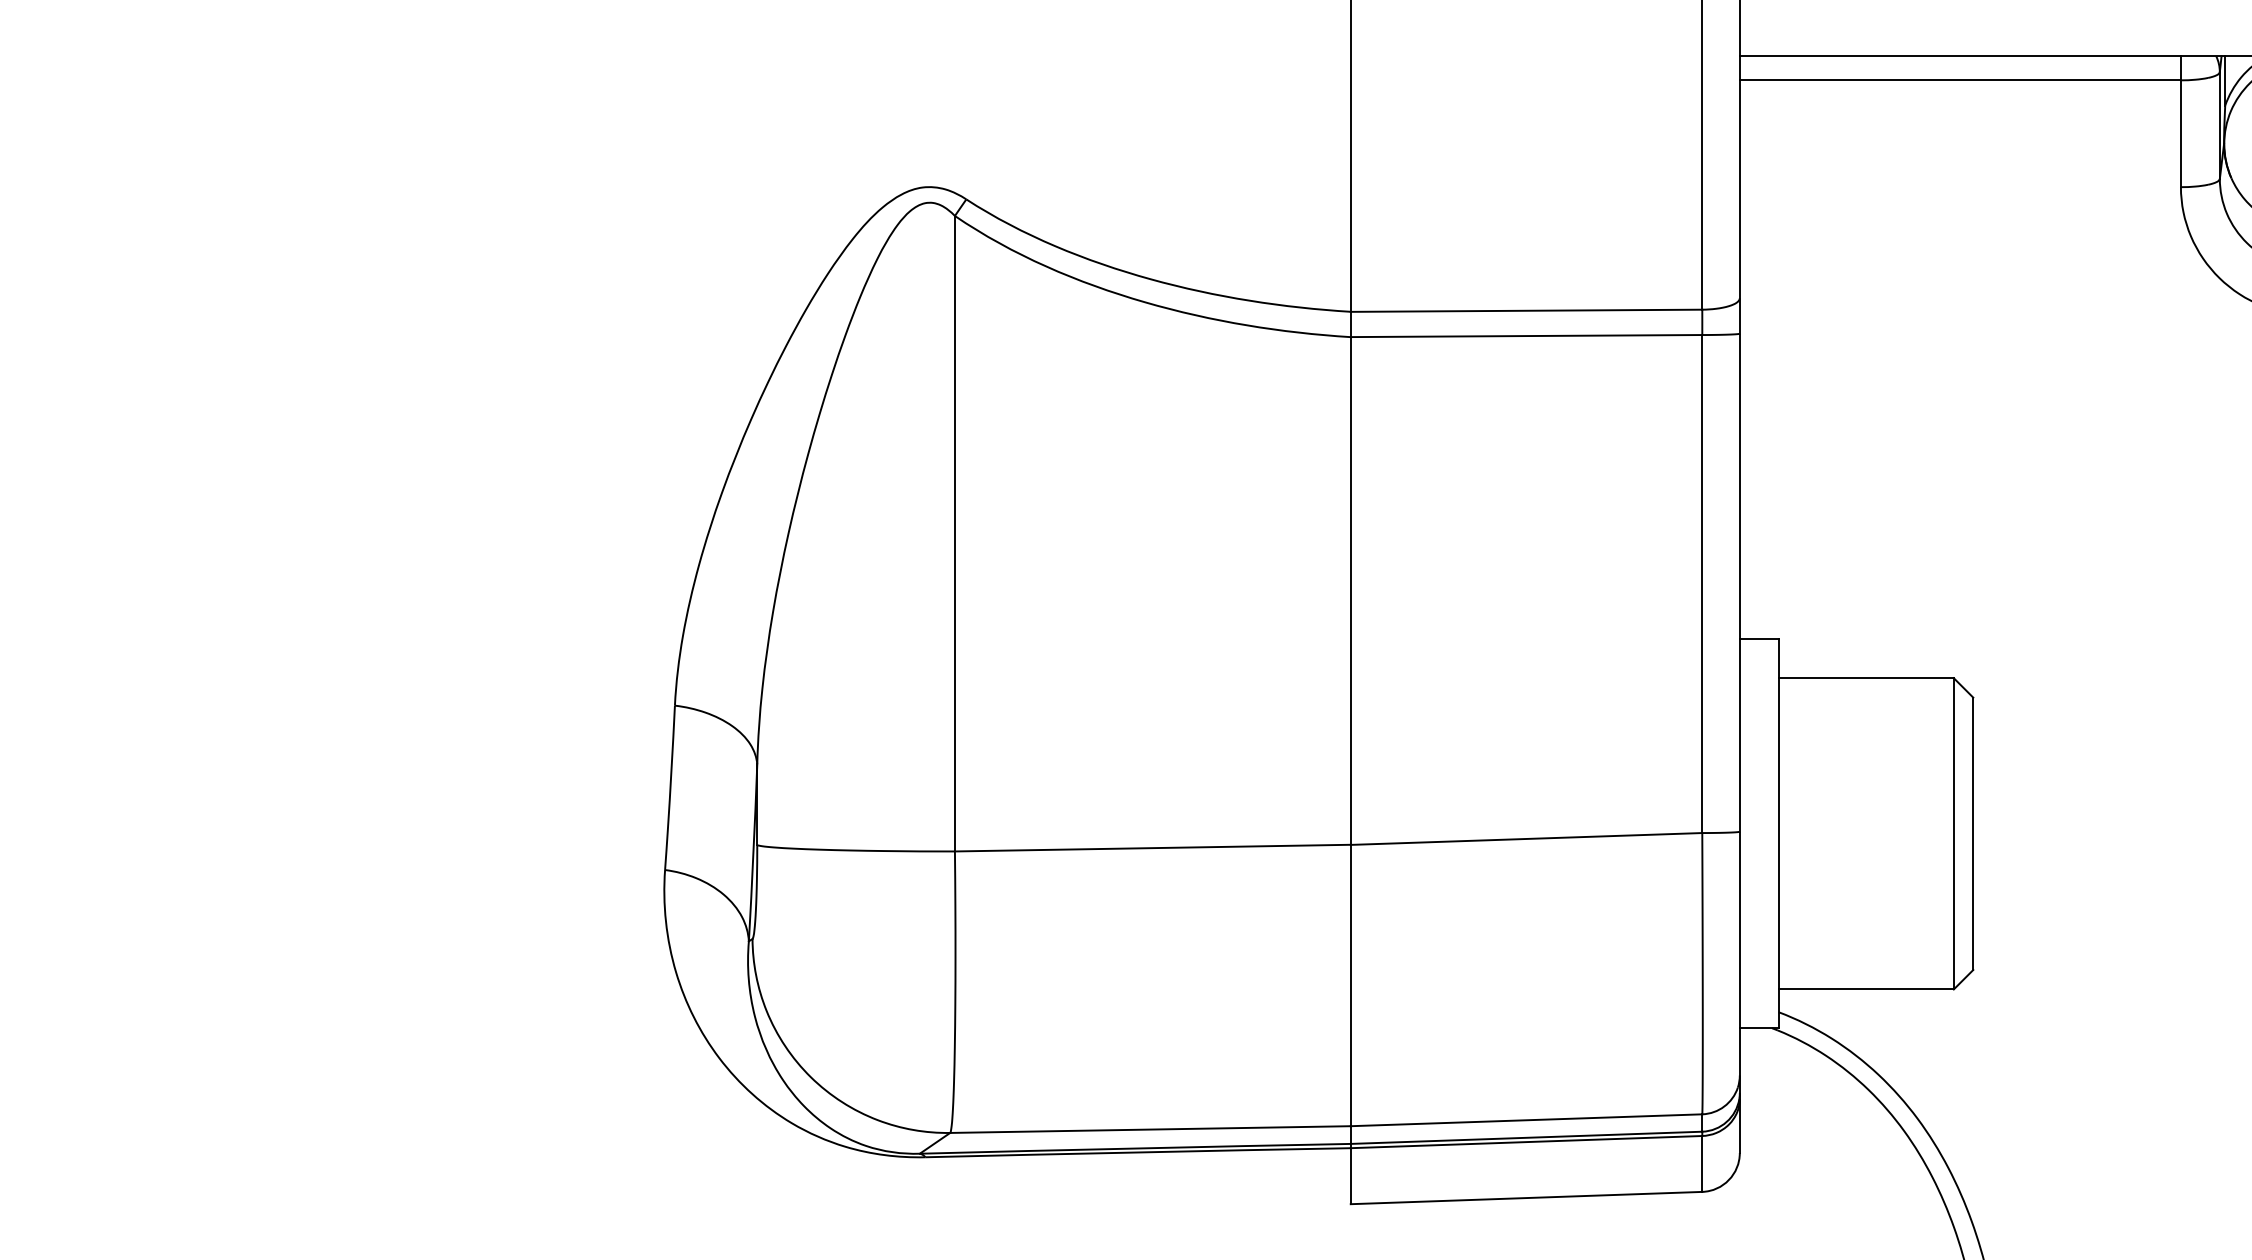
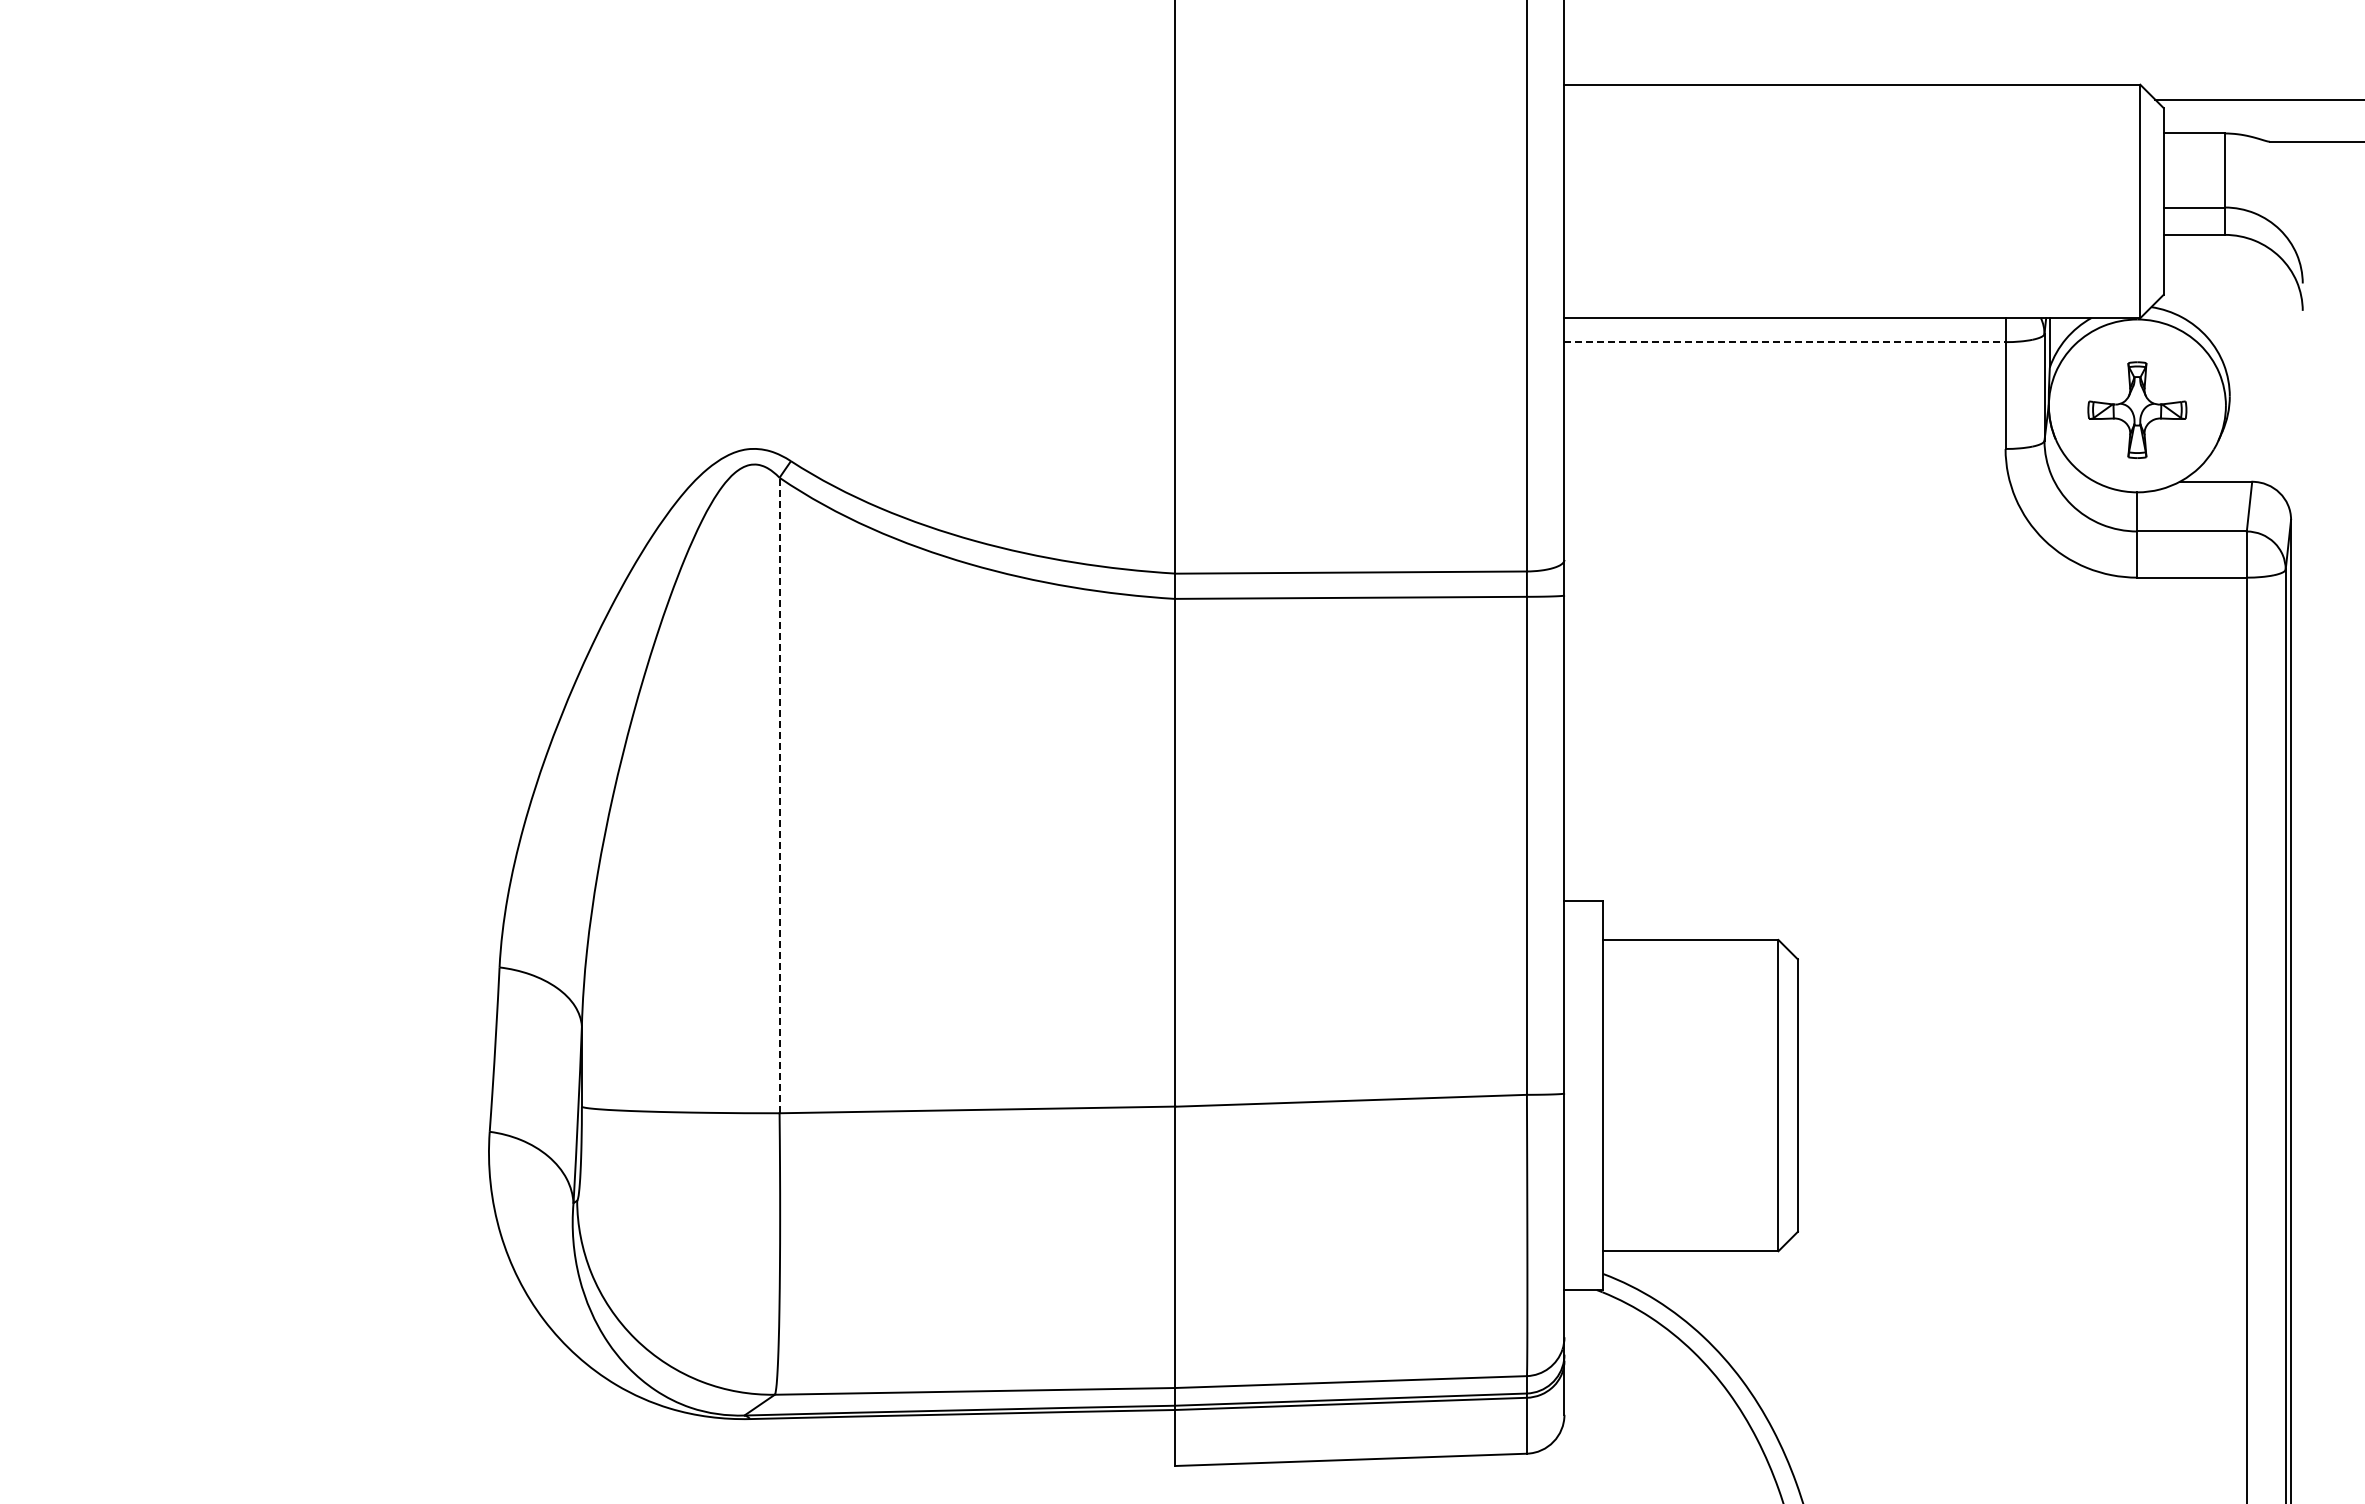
line: (1960, 80) -> (1785, 342), solid -> dashed
line: (954, 533) -> (779, 795), solid -> dashed

